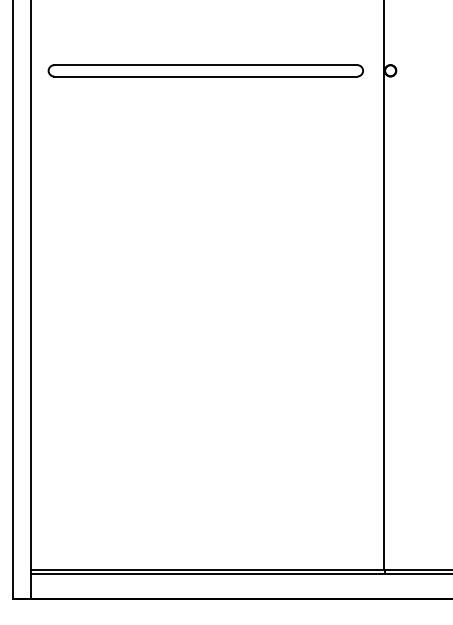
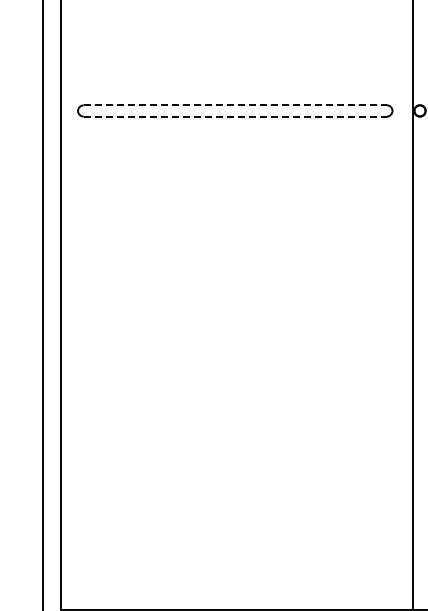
line: (205, 65) -> (234, 105), solid -> dashed
line: (205, 76) -> (234, 116), solid -> dashed

